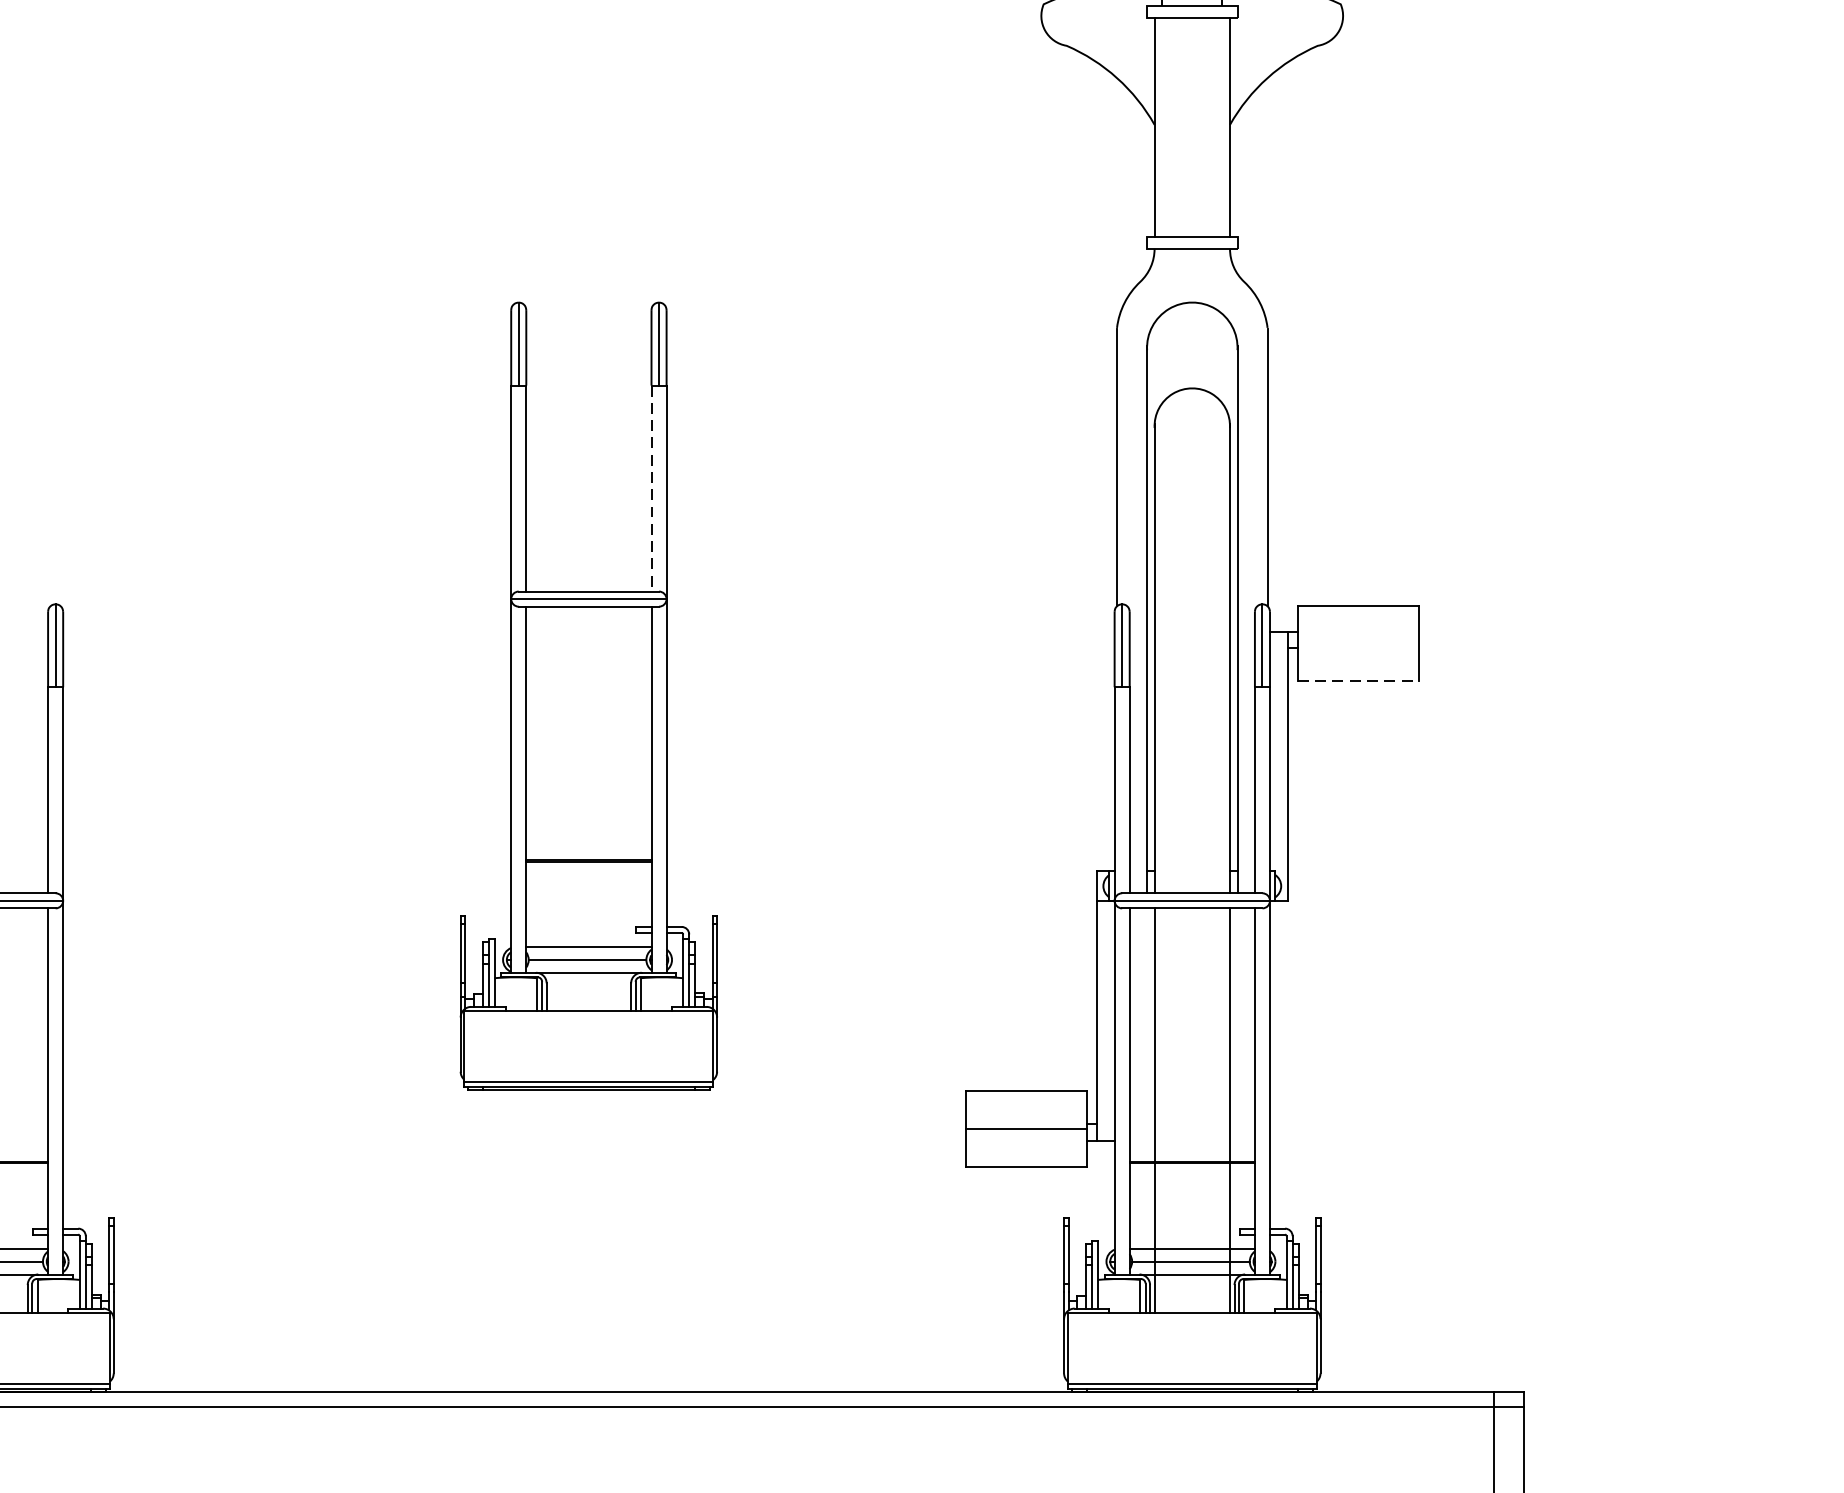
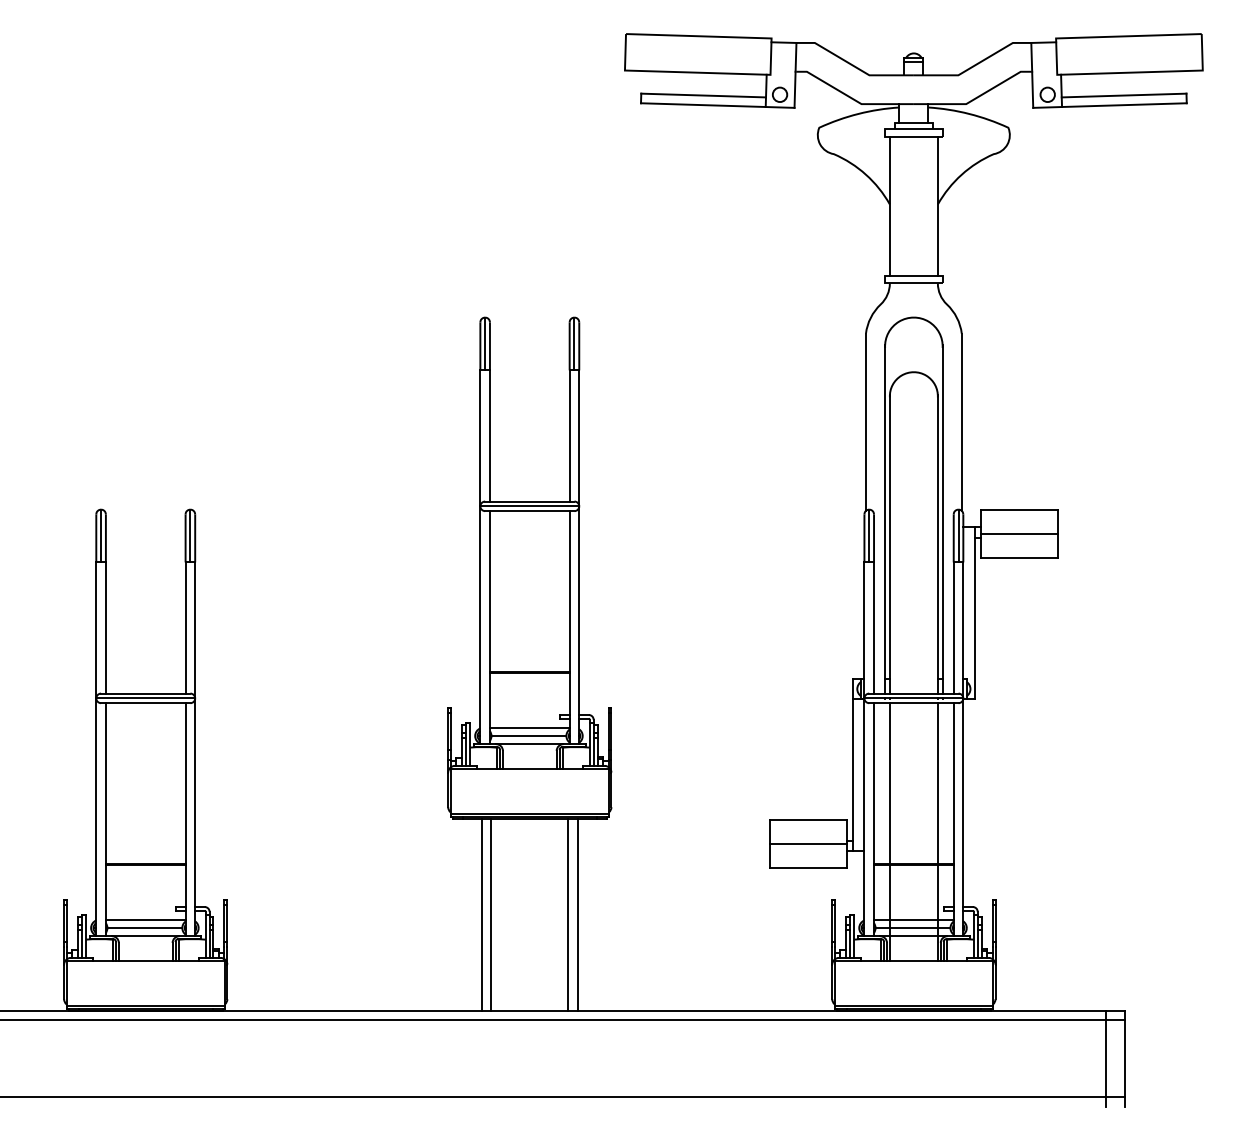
line: (651, 487) -> (569, 435), dashed -> solid
line: (1358, 643) -> (1019, 534), added
line: (1359, 681) -> (1020, 558), dashed -> solid
line: (512, 1240) -> (481, 914), added
line: (528, 1240) -> (491, 914), added
line: (649, 1240) -> (568, 914), added
line: (663, 1240) -> (577, 914), added

